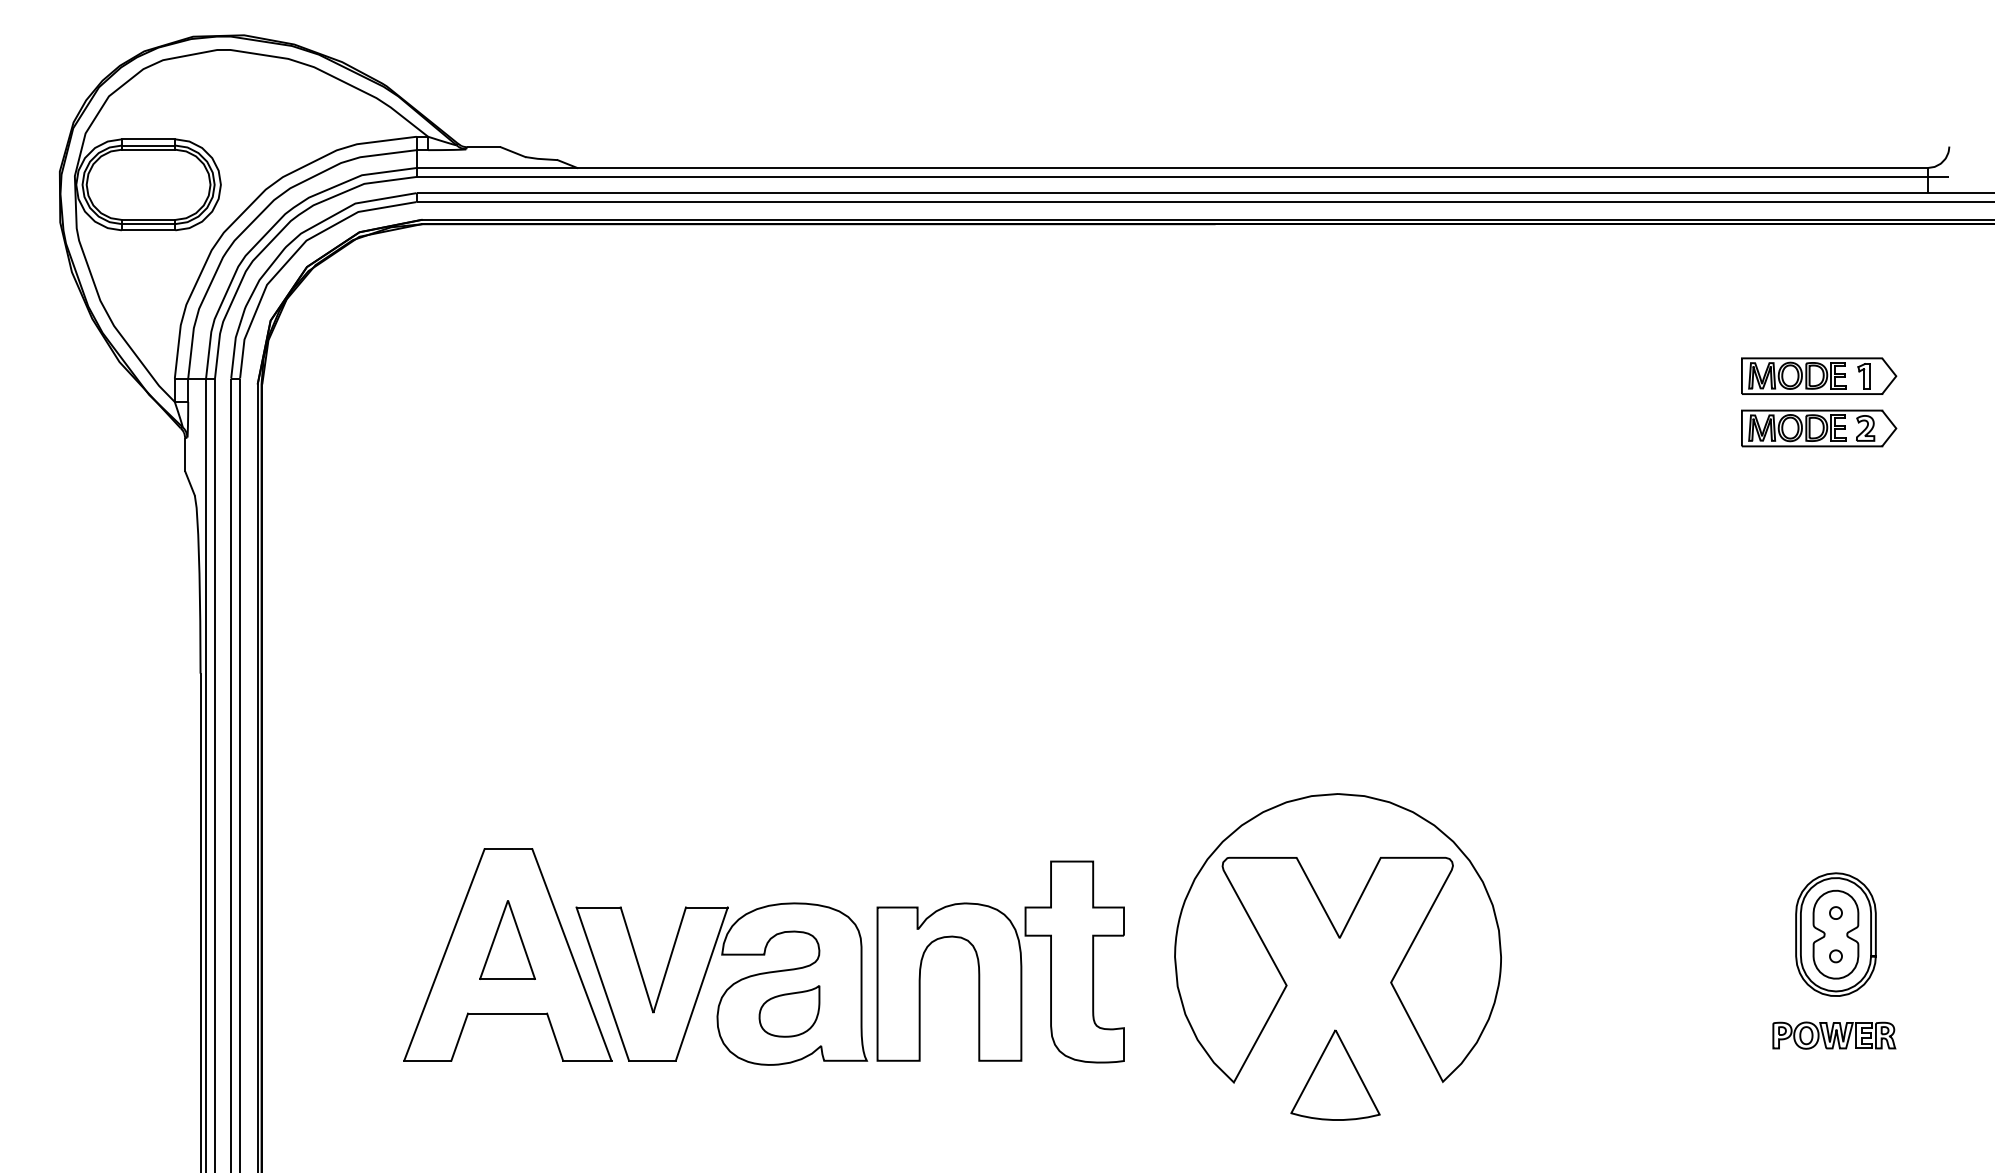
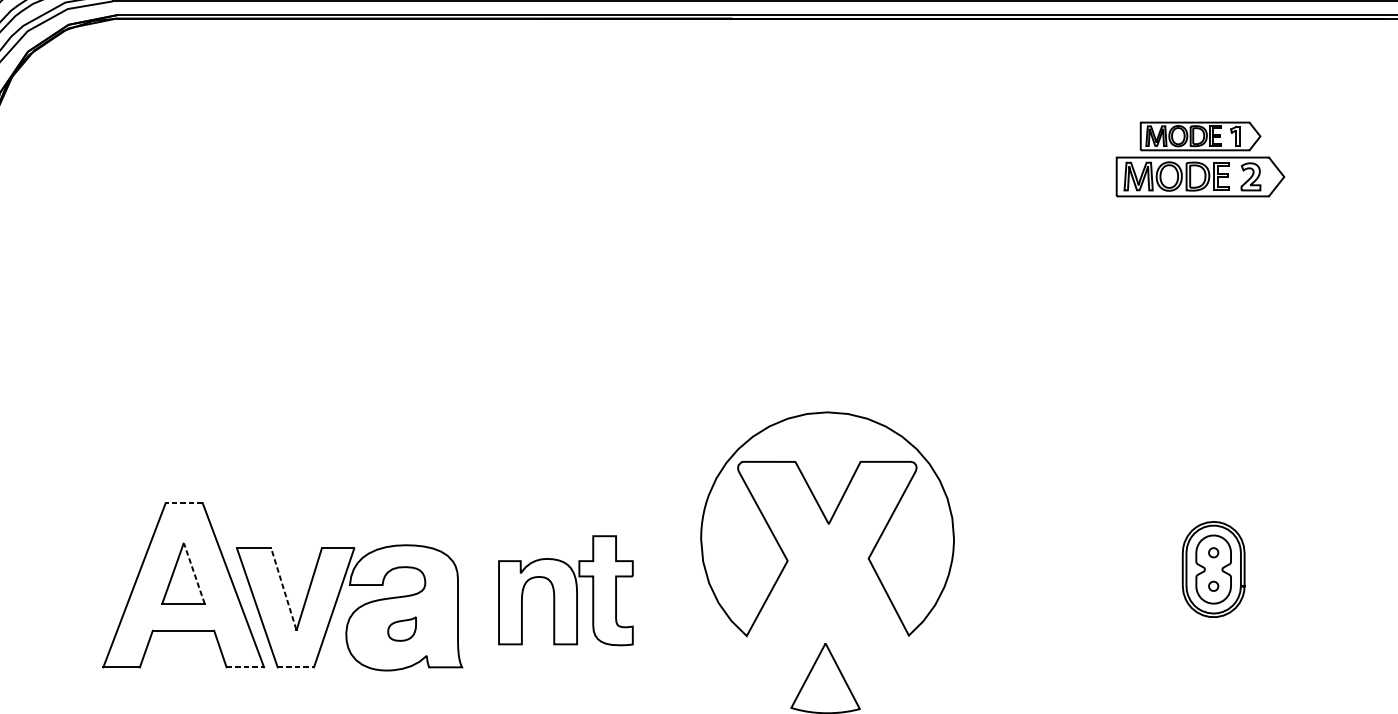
part: (1819, 428) -> (1200, 176), size x1.4
line: (508, 849) -> (184, 503), solid -> dashed
part: (1337, 938) -> (827, 524), moved
line: (521, 939) -> (194, 573), solid -> dashed
line: (636, 959) -> (283, 588), solid -> dashed
part: (1000, 961) -> (565, 590), size x0.7
part: (789, 1011) -> (402, 629), size x0.6
part: (1834, 1035) -> (1212, 647), removed
line: (587, 1060) -> (245, 667), solid -> dashed
line: (652, 1060) -> (295, 667), solid -> dashed

